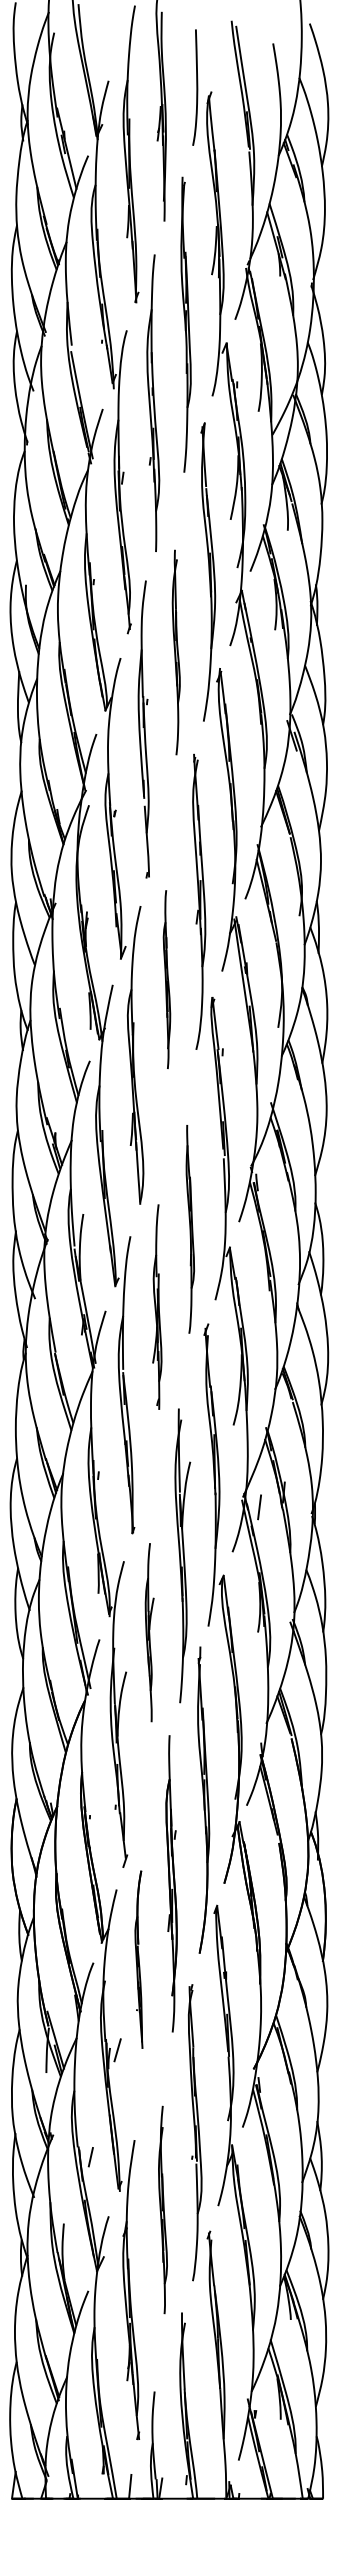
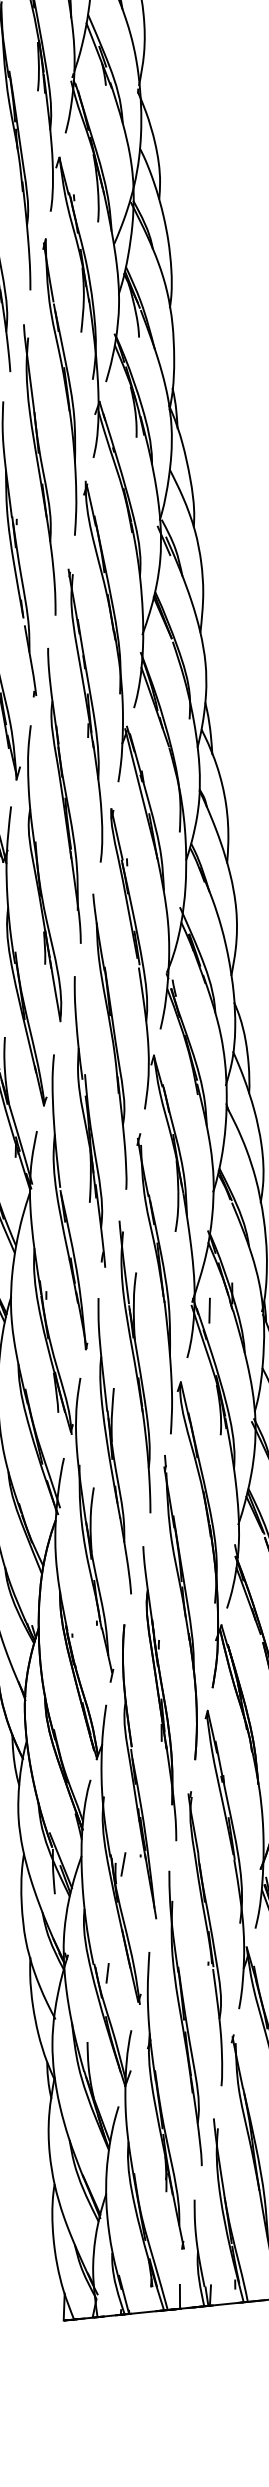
part: (176, 652) -> (40, 469), size x1.43
part: (166, 979) -> (63, 795), size x1.67
part: (190, 1229) -> (112, 1041), size x1.43
part: (157, 1306) -> (87, 1121), size x1.43
part: (149, 1632) -> (112, 1446), size x1.67
part: (138, 1959) -> (134, 1772), size x1.67
part: (162, 2209) -> (184, 2018), size x1.43

